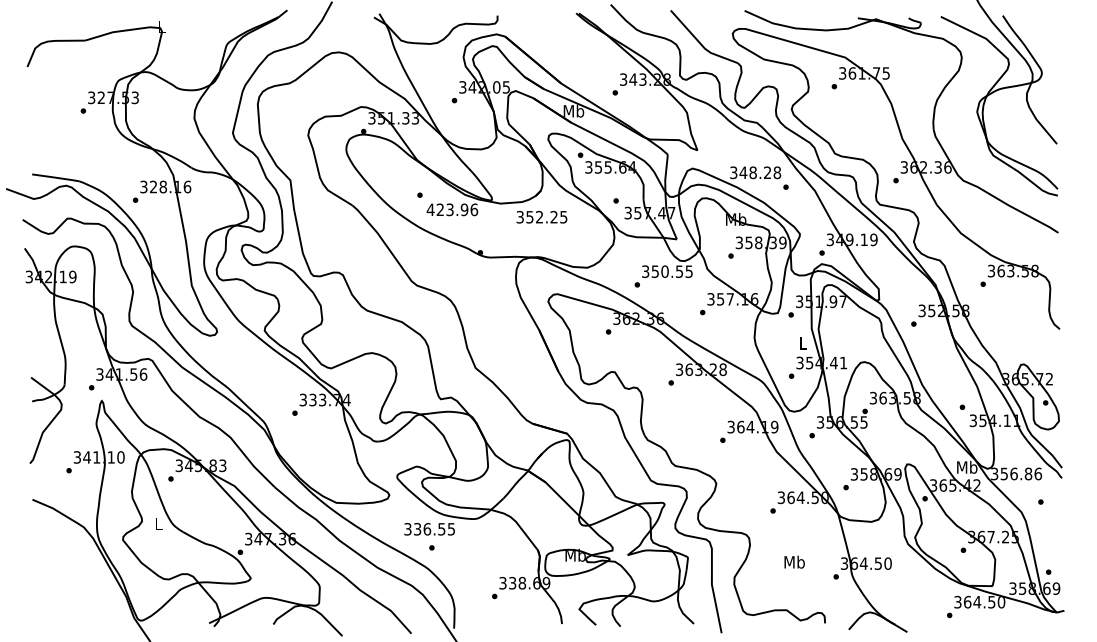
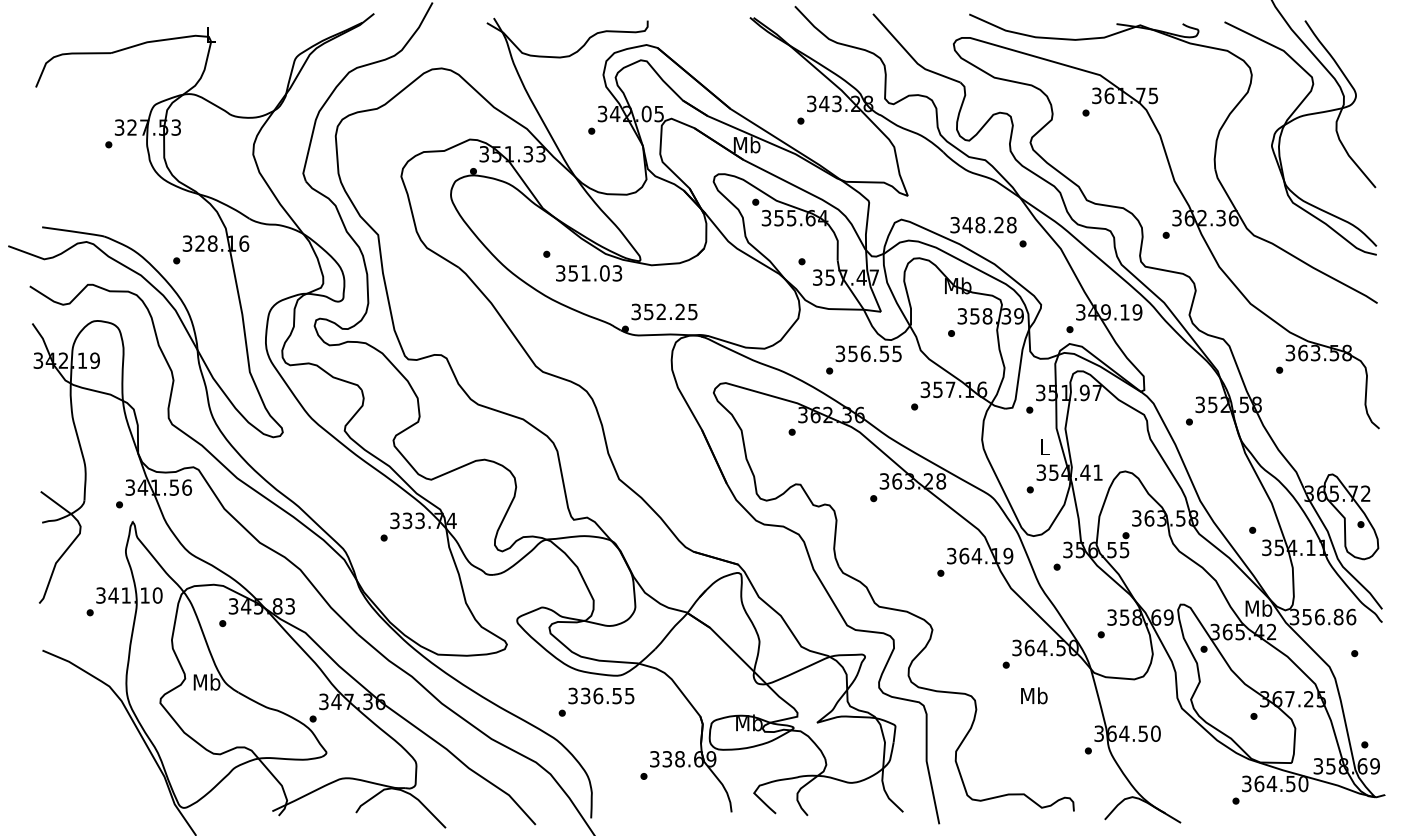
text: (452, 209) -> (588, 273), 423.96 -> 351.03
text: (541, 216) -> (664, 311), moved
text: (664, 271) -> (865, 353), 350.55 -> 356.55
text: (158, 523) -> (206, 681), L -> Mb
text: (429, 528) -> (601, 695), moved
text: (794, 561) -> (1034, 695), moved

